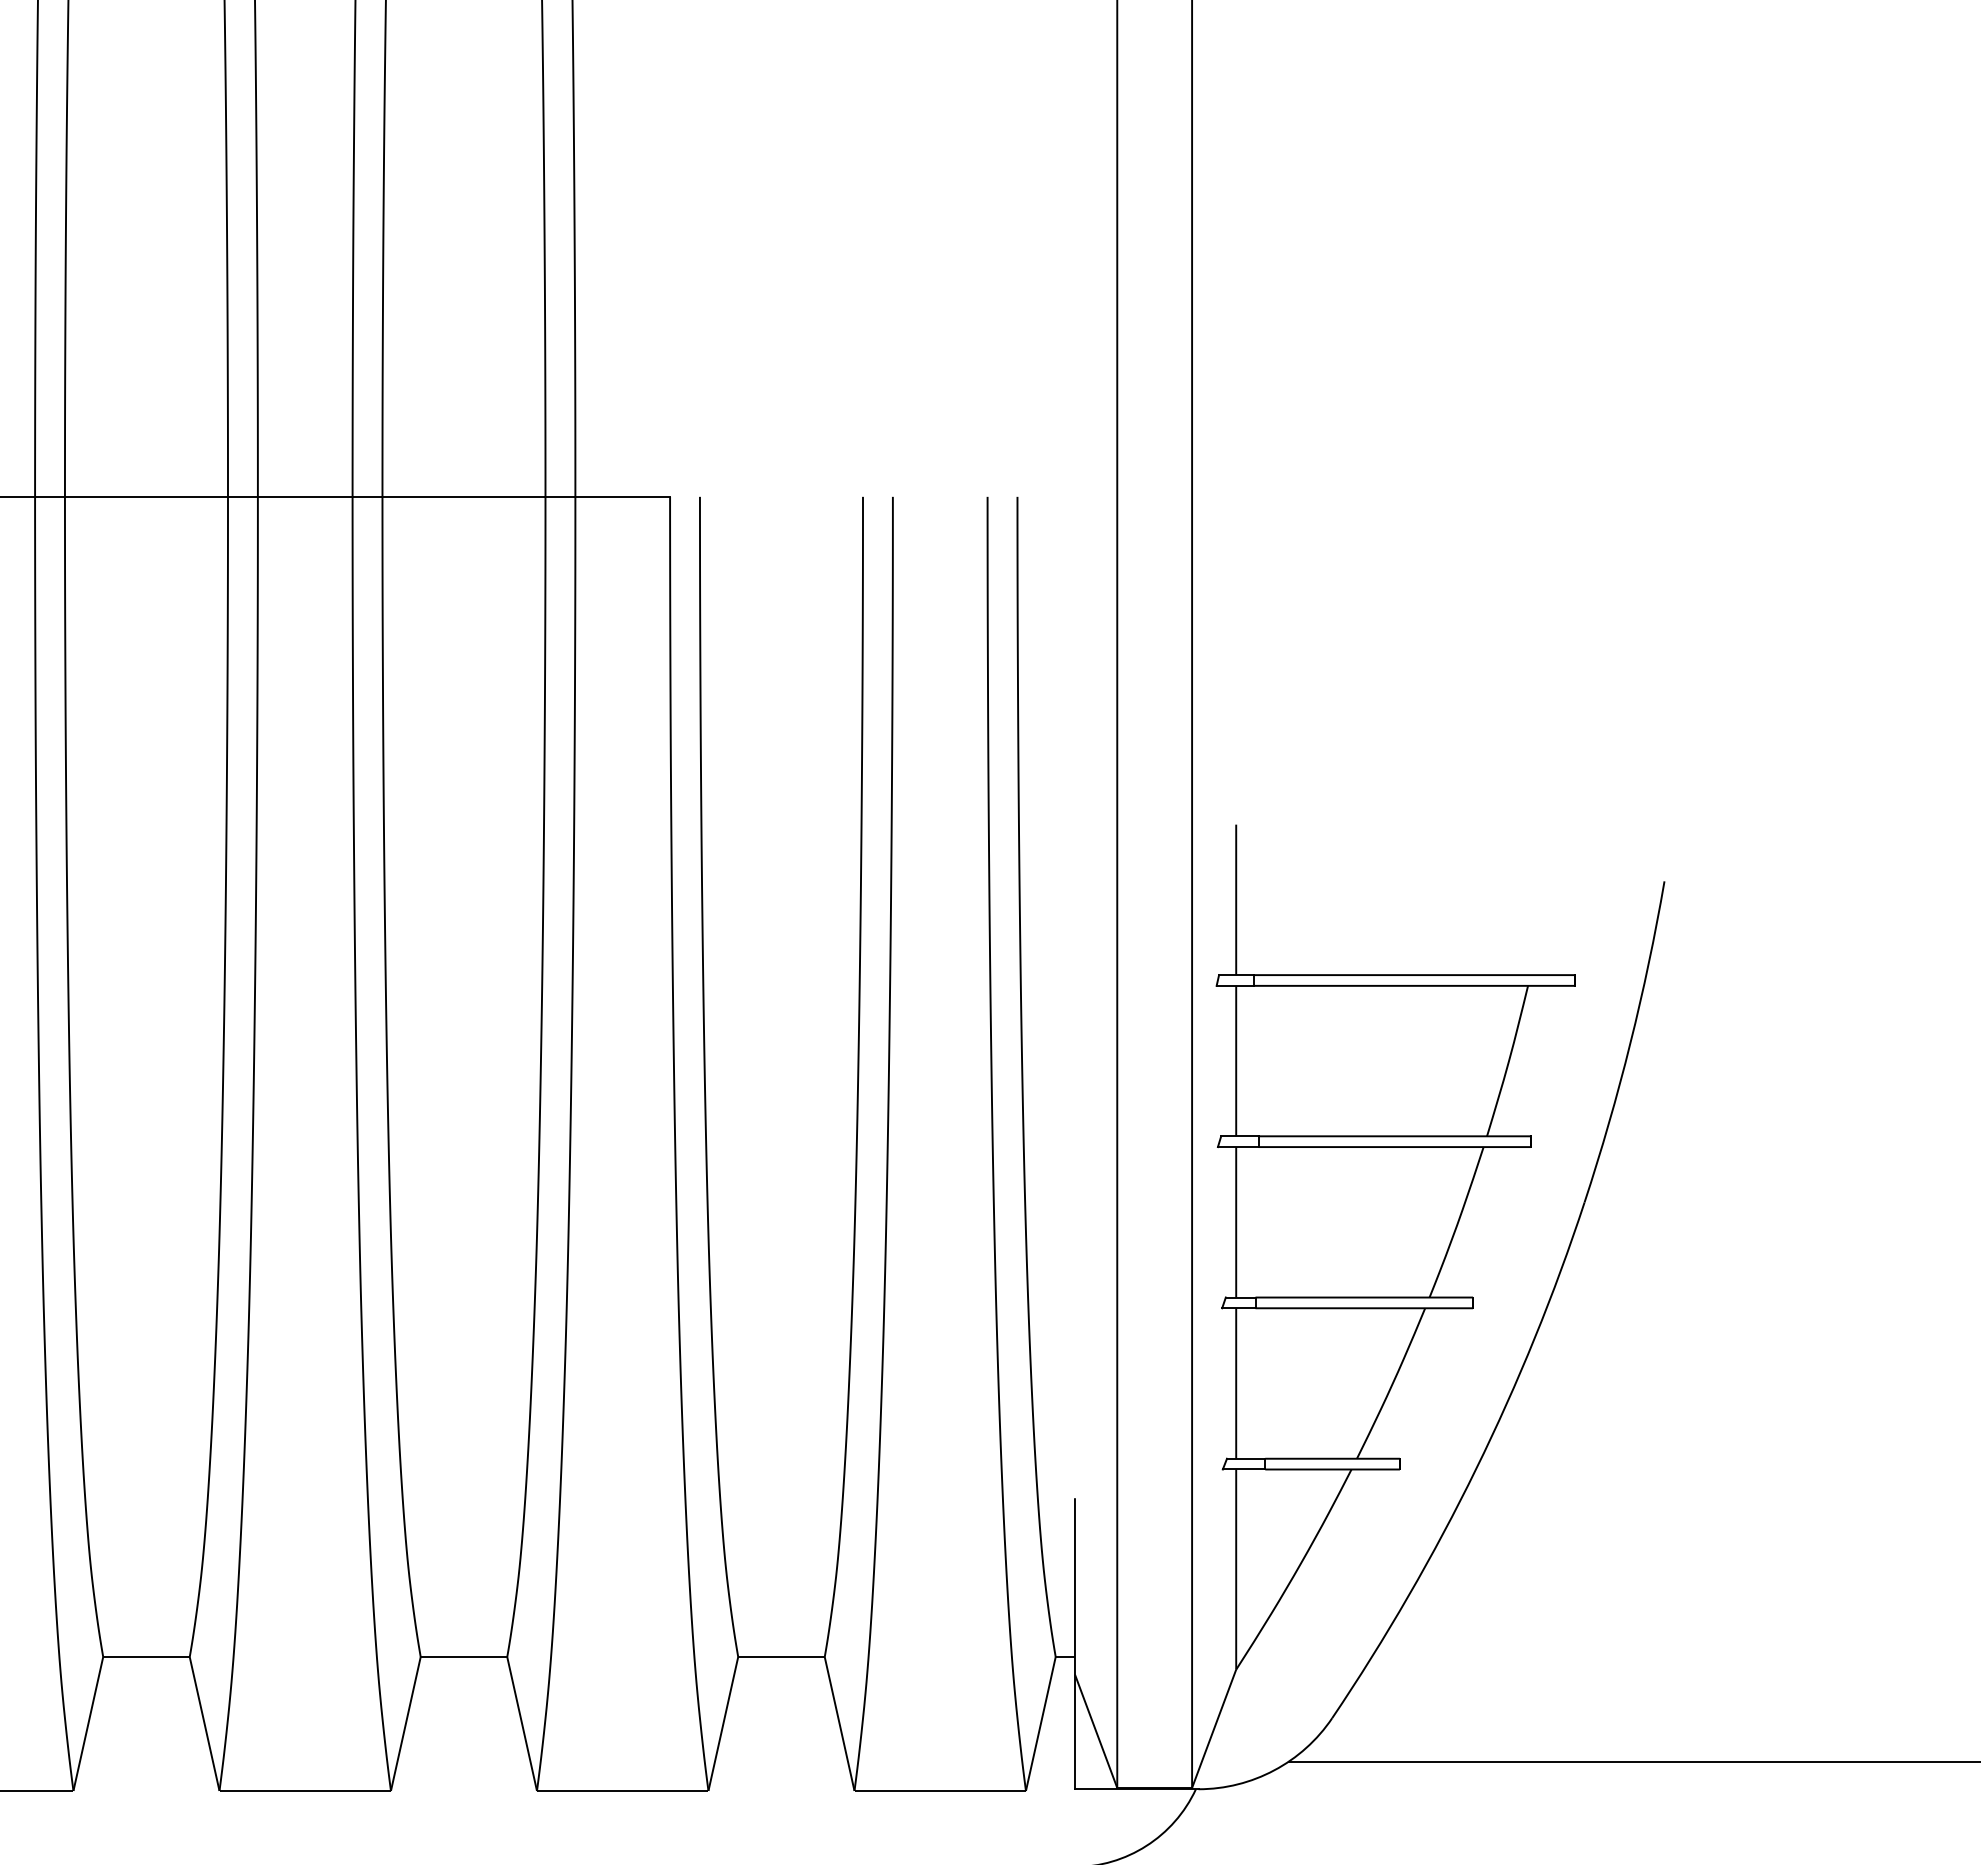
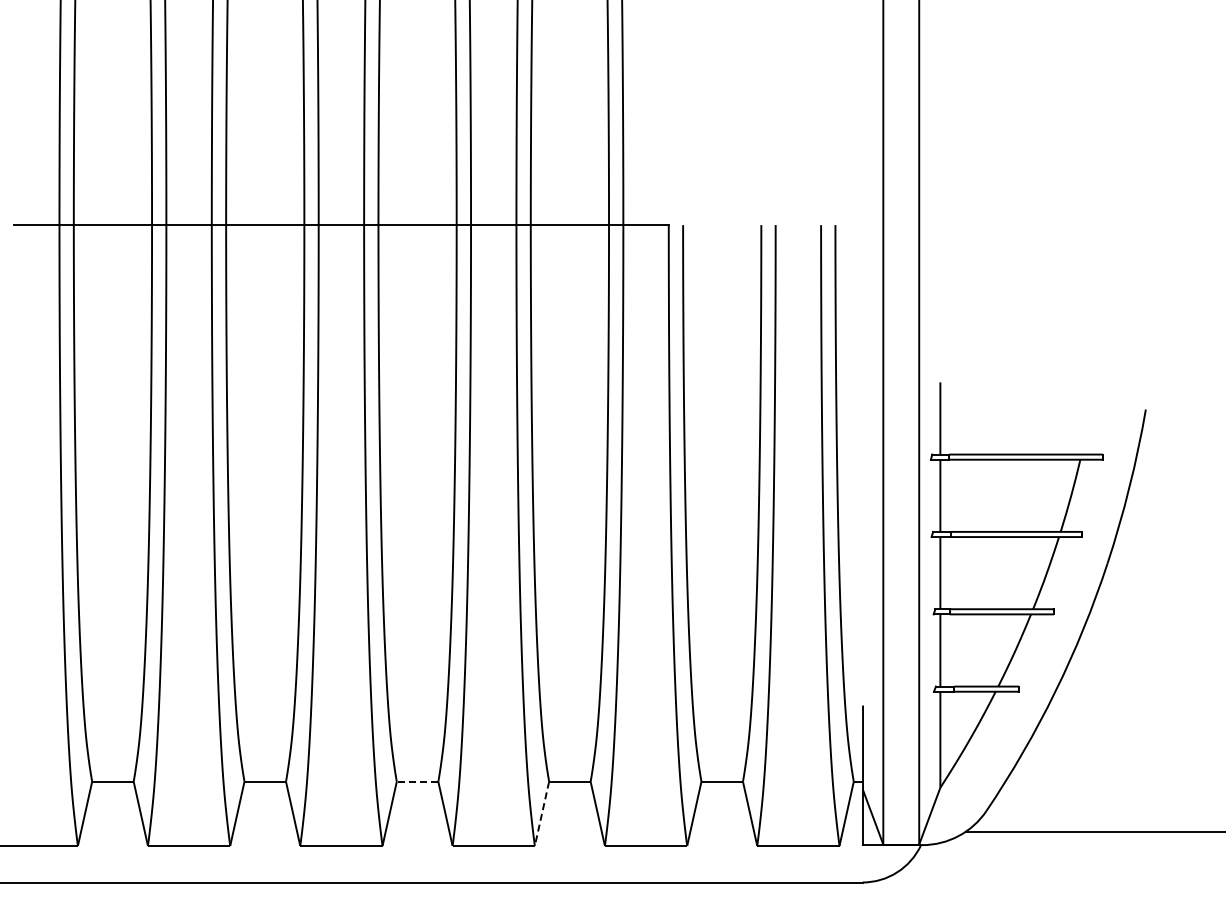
line: (144, 1656) -> (416, 781), solid -> dashed
line: (404, 1725) -> (541, 814), solid -> dashed

